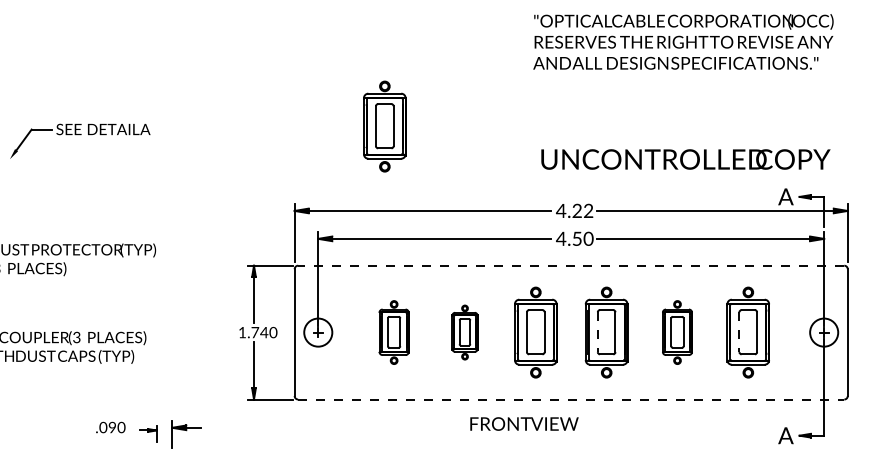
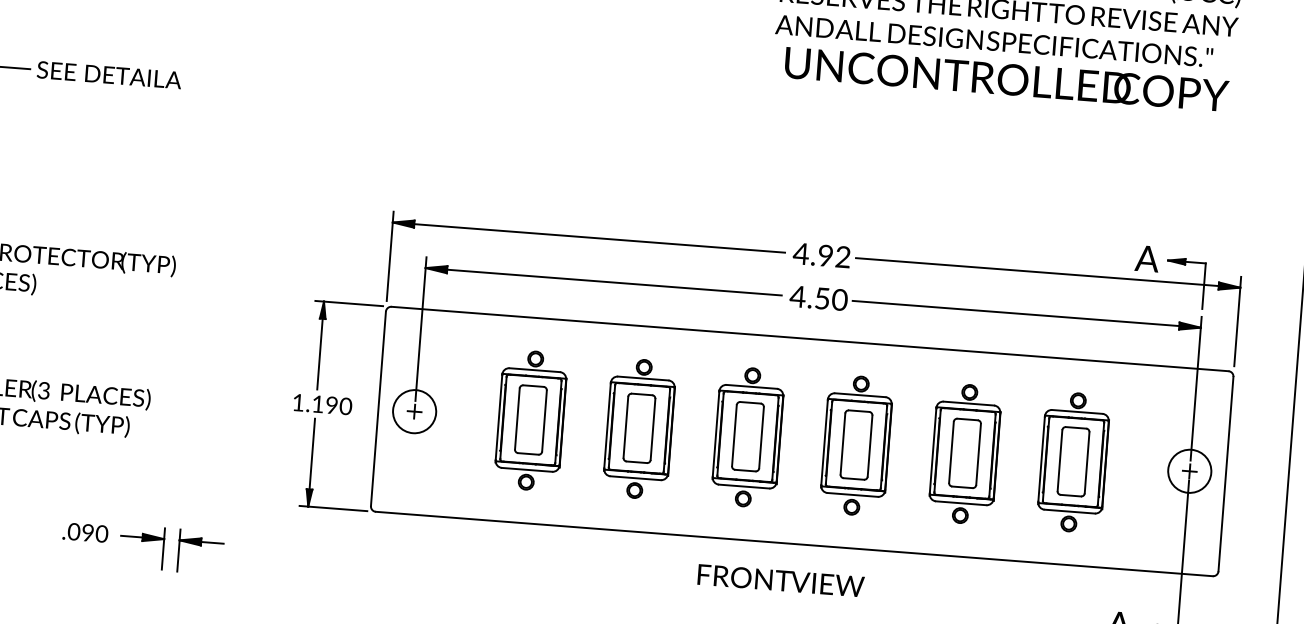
part: (384, 126) -> (540, 103), removed
text: (685, 159) -> (1006, 79), moved
text: (576, 211) -> (824, 256), 4.22 -> 4.92
line: (570, 265) -> (809, 338), dashed -> solid
text: (259, 332) -> (324, 404), 1.740 -> 1.190
part: (393, 332) -> (529, 420), size x1.43
part: (464, 332) -> (638, 428), size x1.67
line: (597, 332) -> (842, 444), dashed -> solid
part: (677, 332) -> (965, 453), size x1.43
line: (739, 332) -> (1060, 461), dashed -> solid
line: (571, 399) -> (794, 544), dashed -> solid
text: (524, 423) -> (781, 579), moved
part: (148, 434) -> (142, 547), size x1.67

